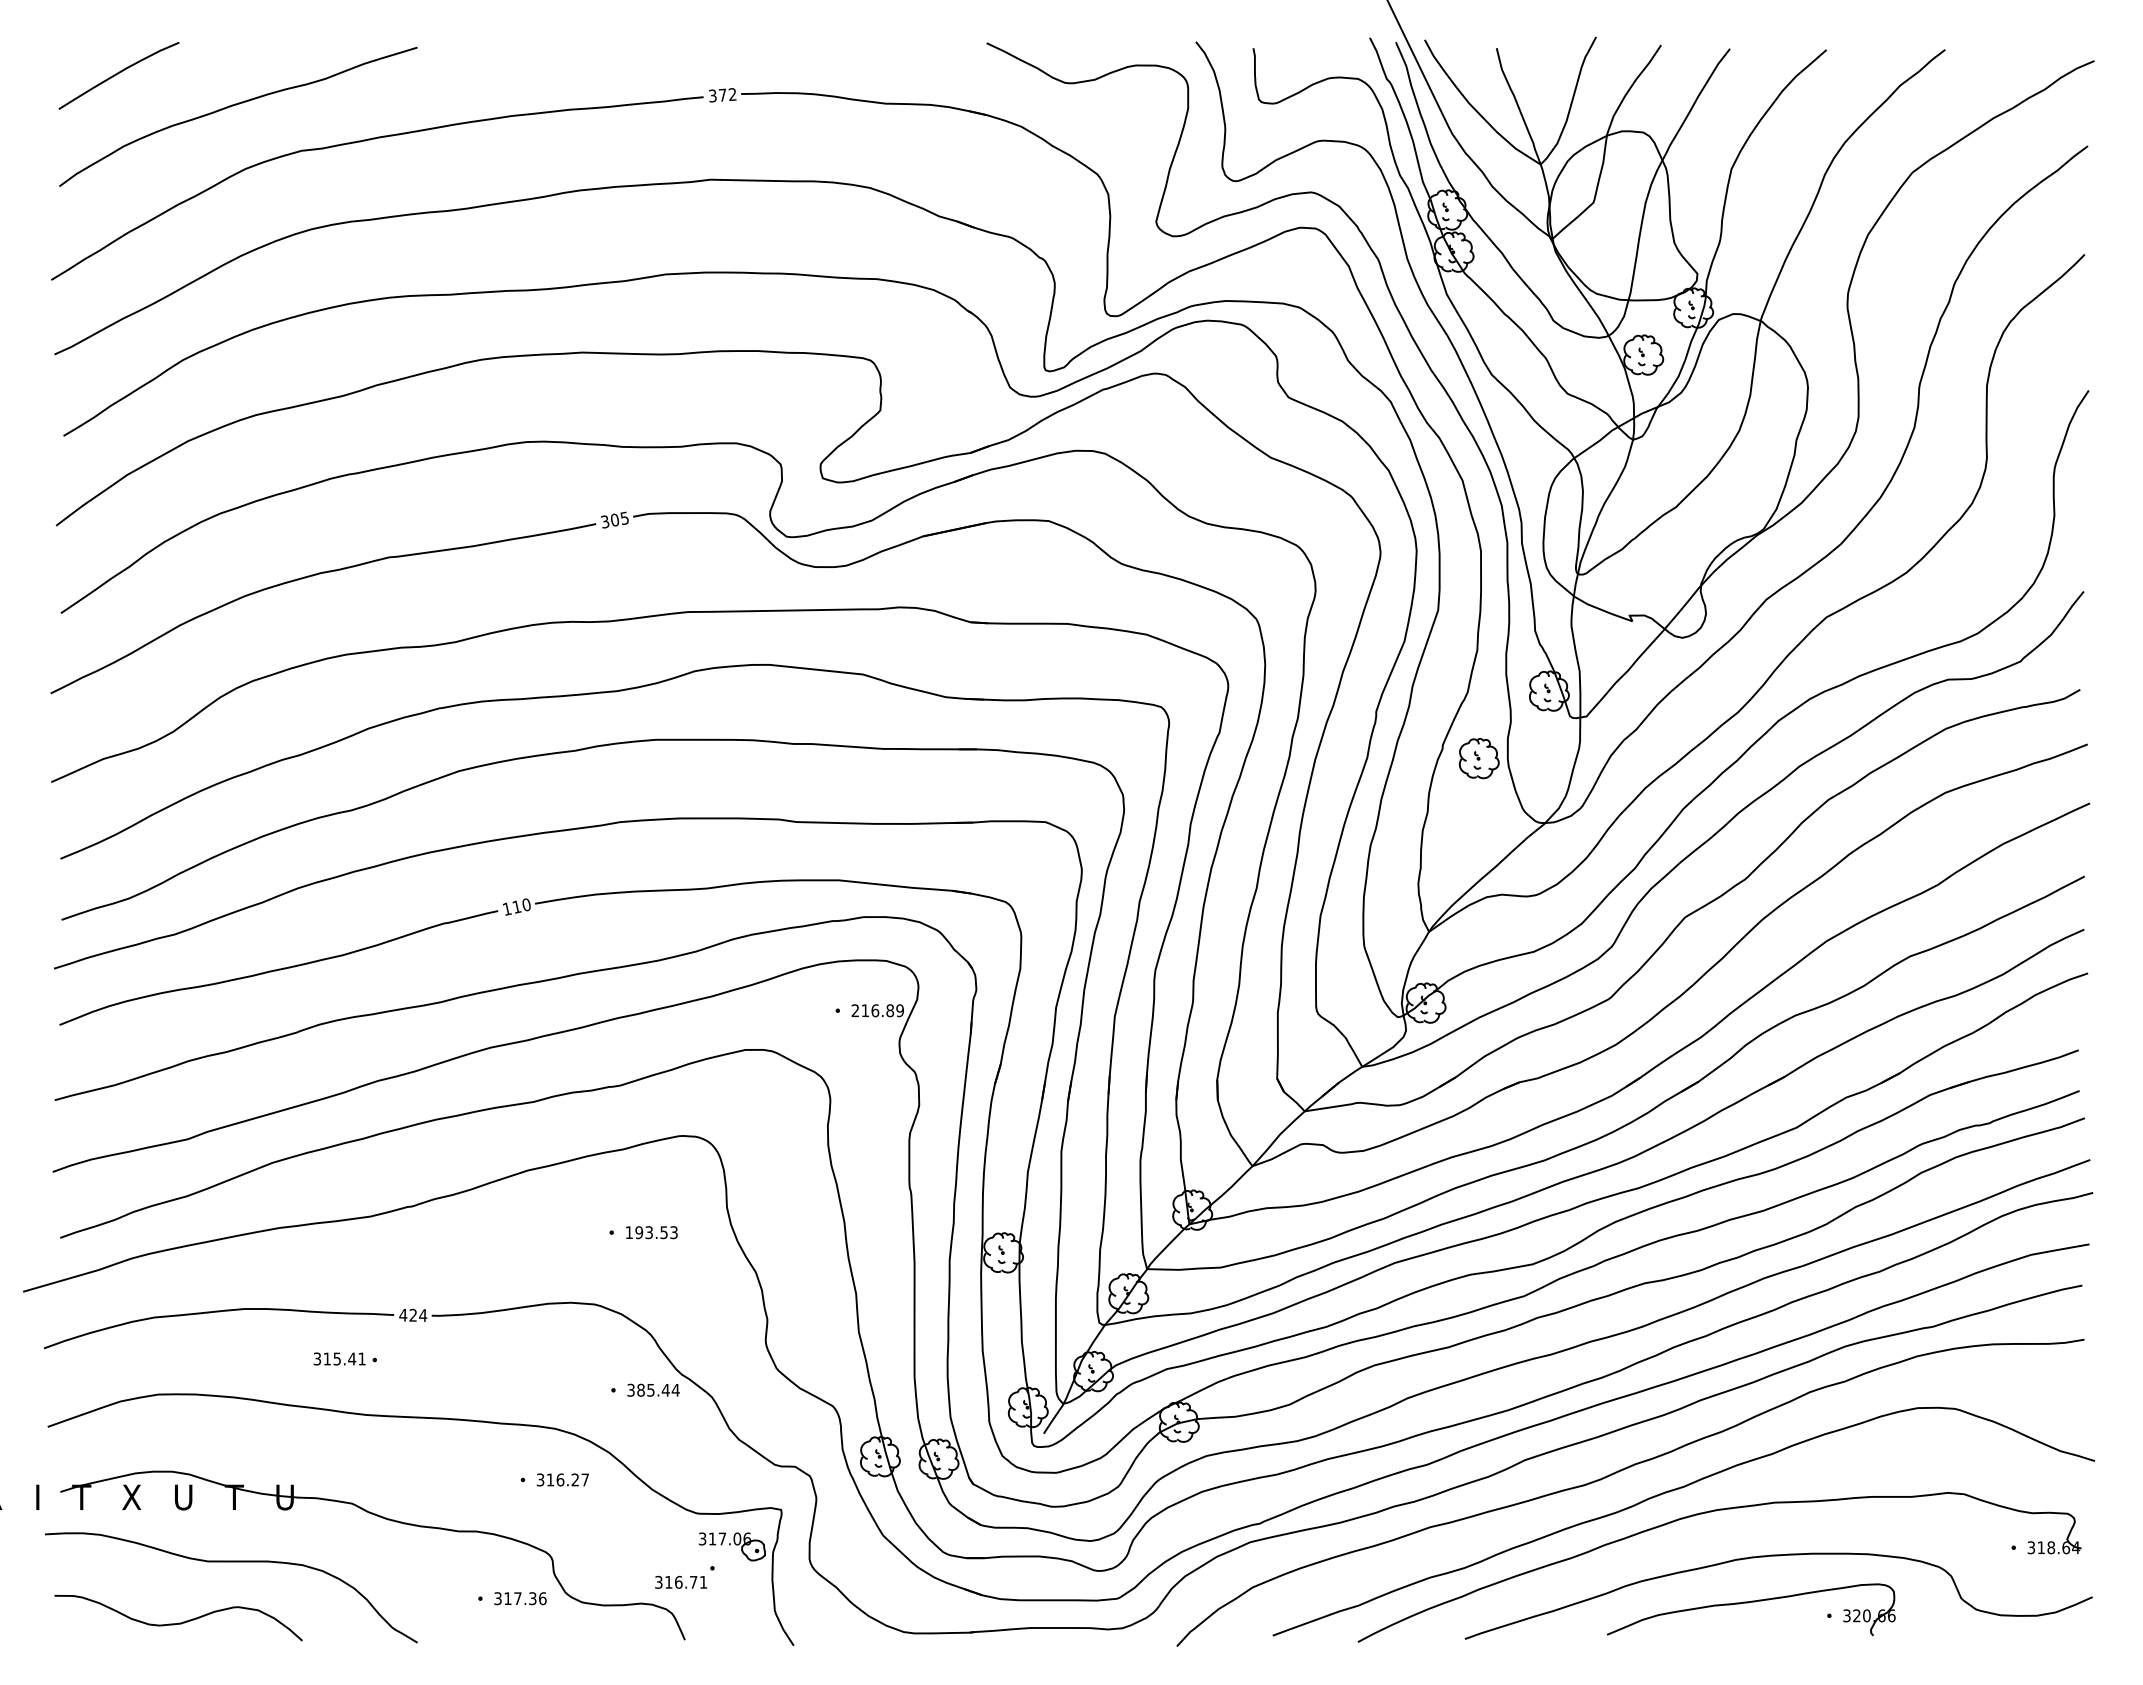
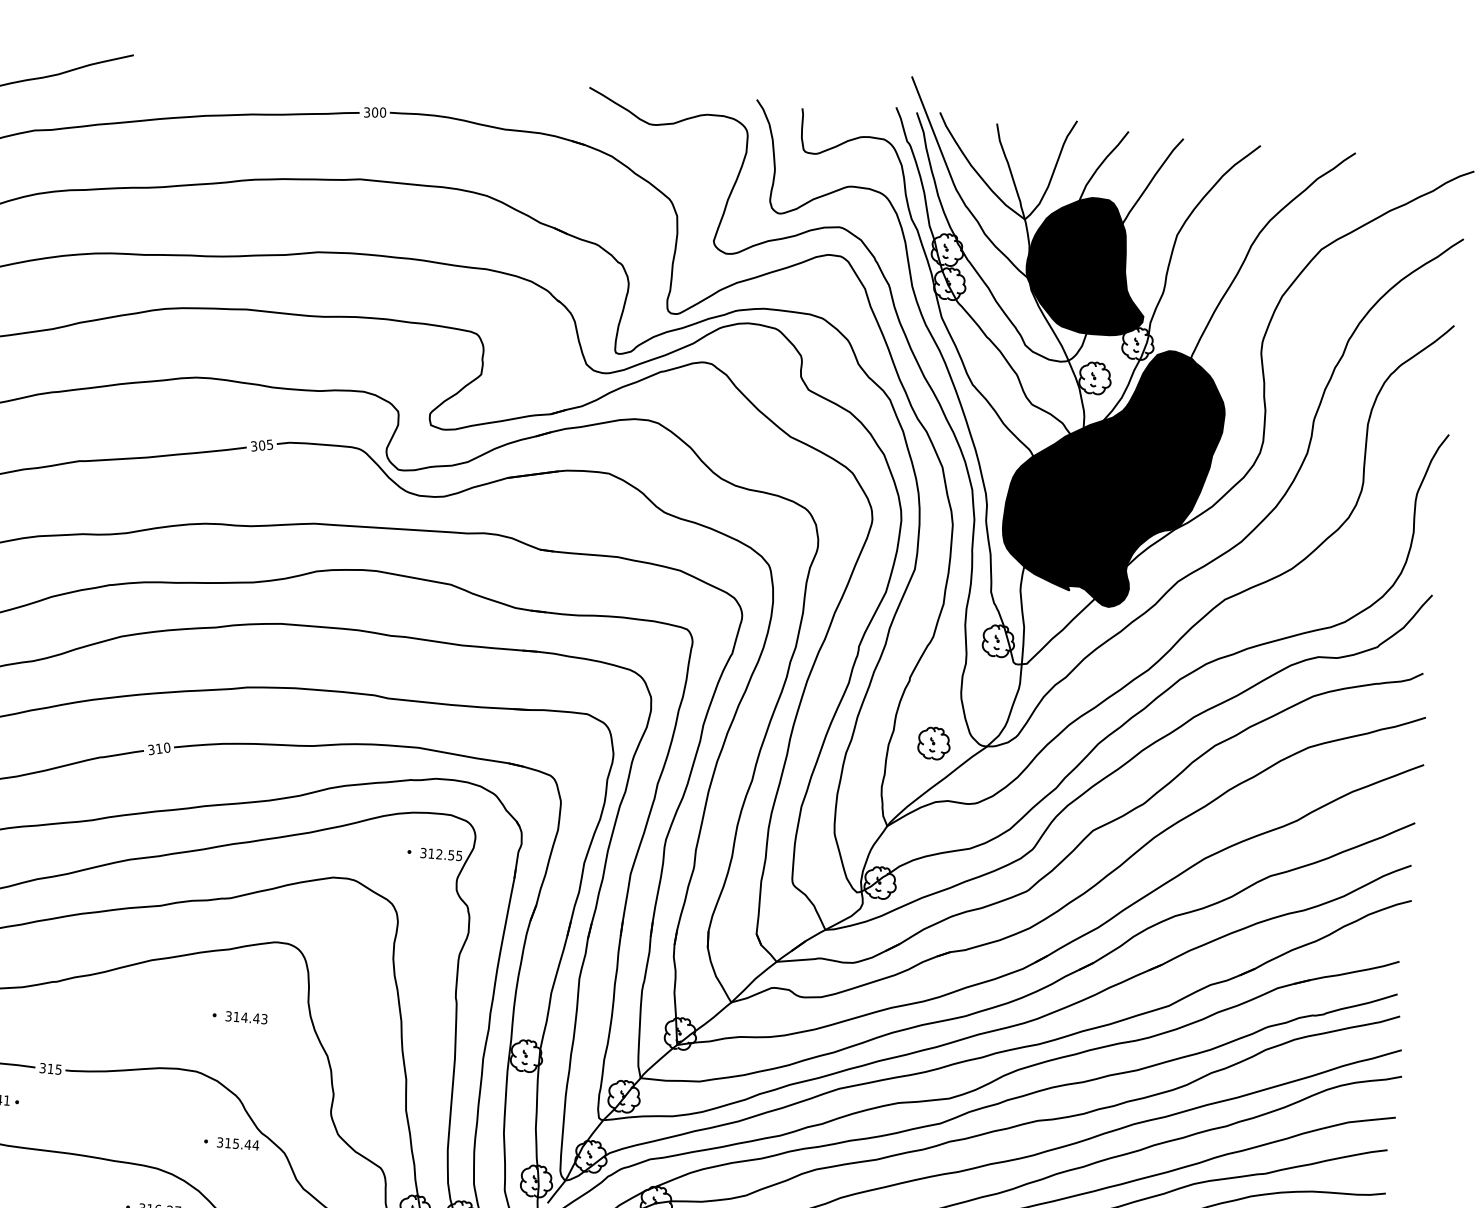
text: (727, 94) -> (378, 112), 372 -> 300
fill: (1622, 215) -> (1087, 265), added
fill: (1675, 475) -> (1113, 476), added
part: (1478, 758) -> (933, 743), moved
text: (506, 908) -> (150, 749), 110 -> 310
text: (877, 1010) -> (441, 854), 216.89 -> 312.55
text: (646, 1232) -> (242, 1017), 193.53 -> 314.43
text: (413, 1314) -> (50, 1068), 424 -> 315
text: (640, 1389) -> (227, 1142), 385.44 -> 315.44

